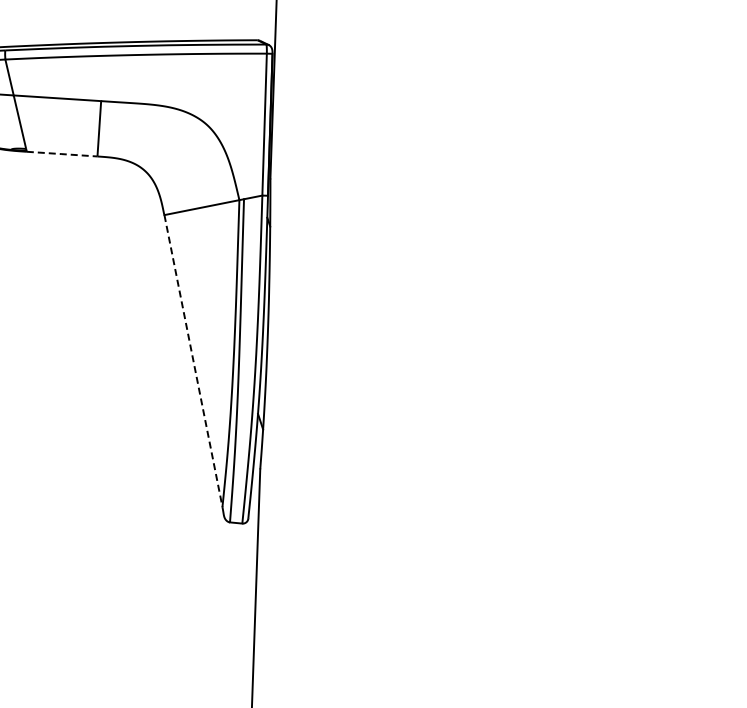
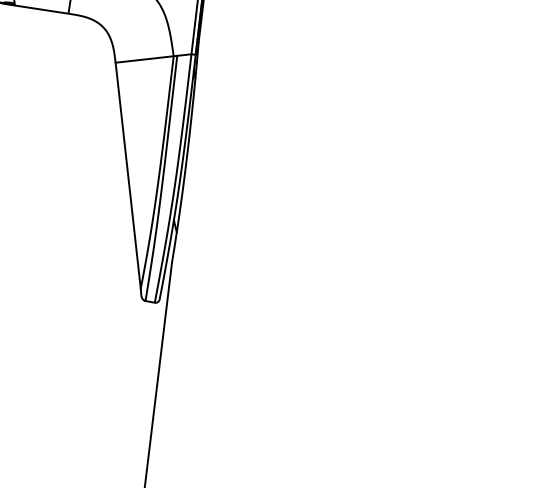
line: (61, 154) -> (41, 9), dashed -> solid
line: (193, 361) -> (128, 176), dashed -> solid

